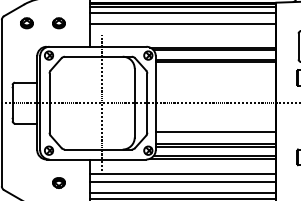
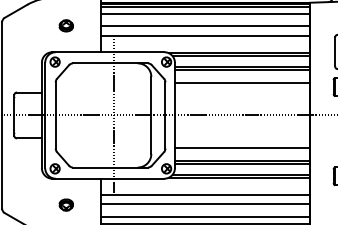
part: (26, 22) -> (29, 25), removed
line: (183, 32) -> (205, 36), added
line: (216, 74) -> (242, 83), added

